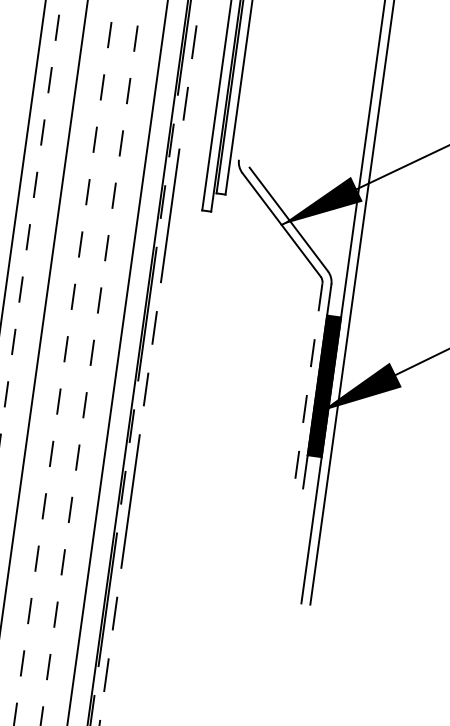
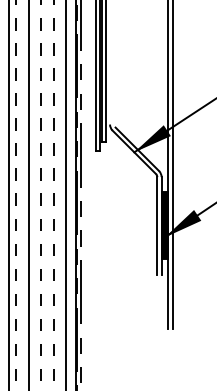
line: (308, 384) -> (157, 225), dashed -> solid

